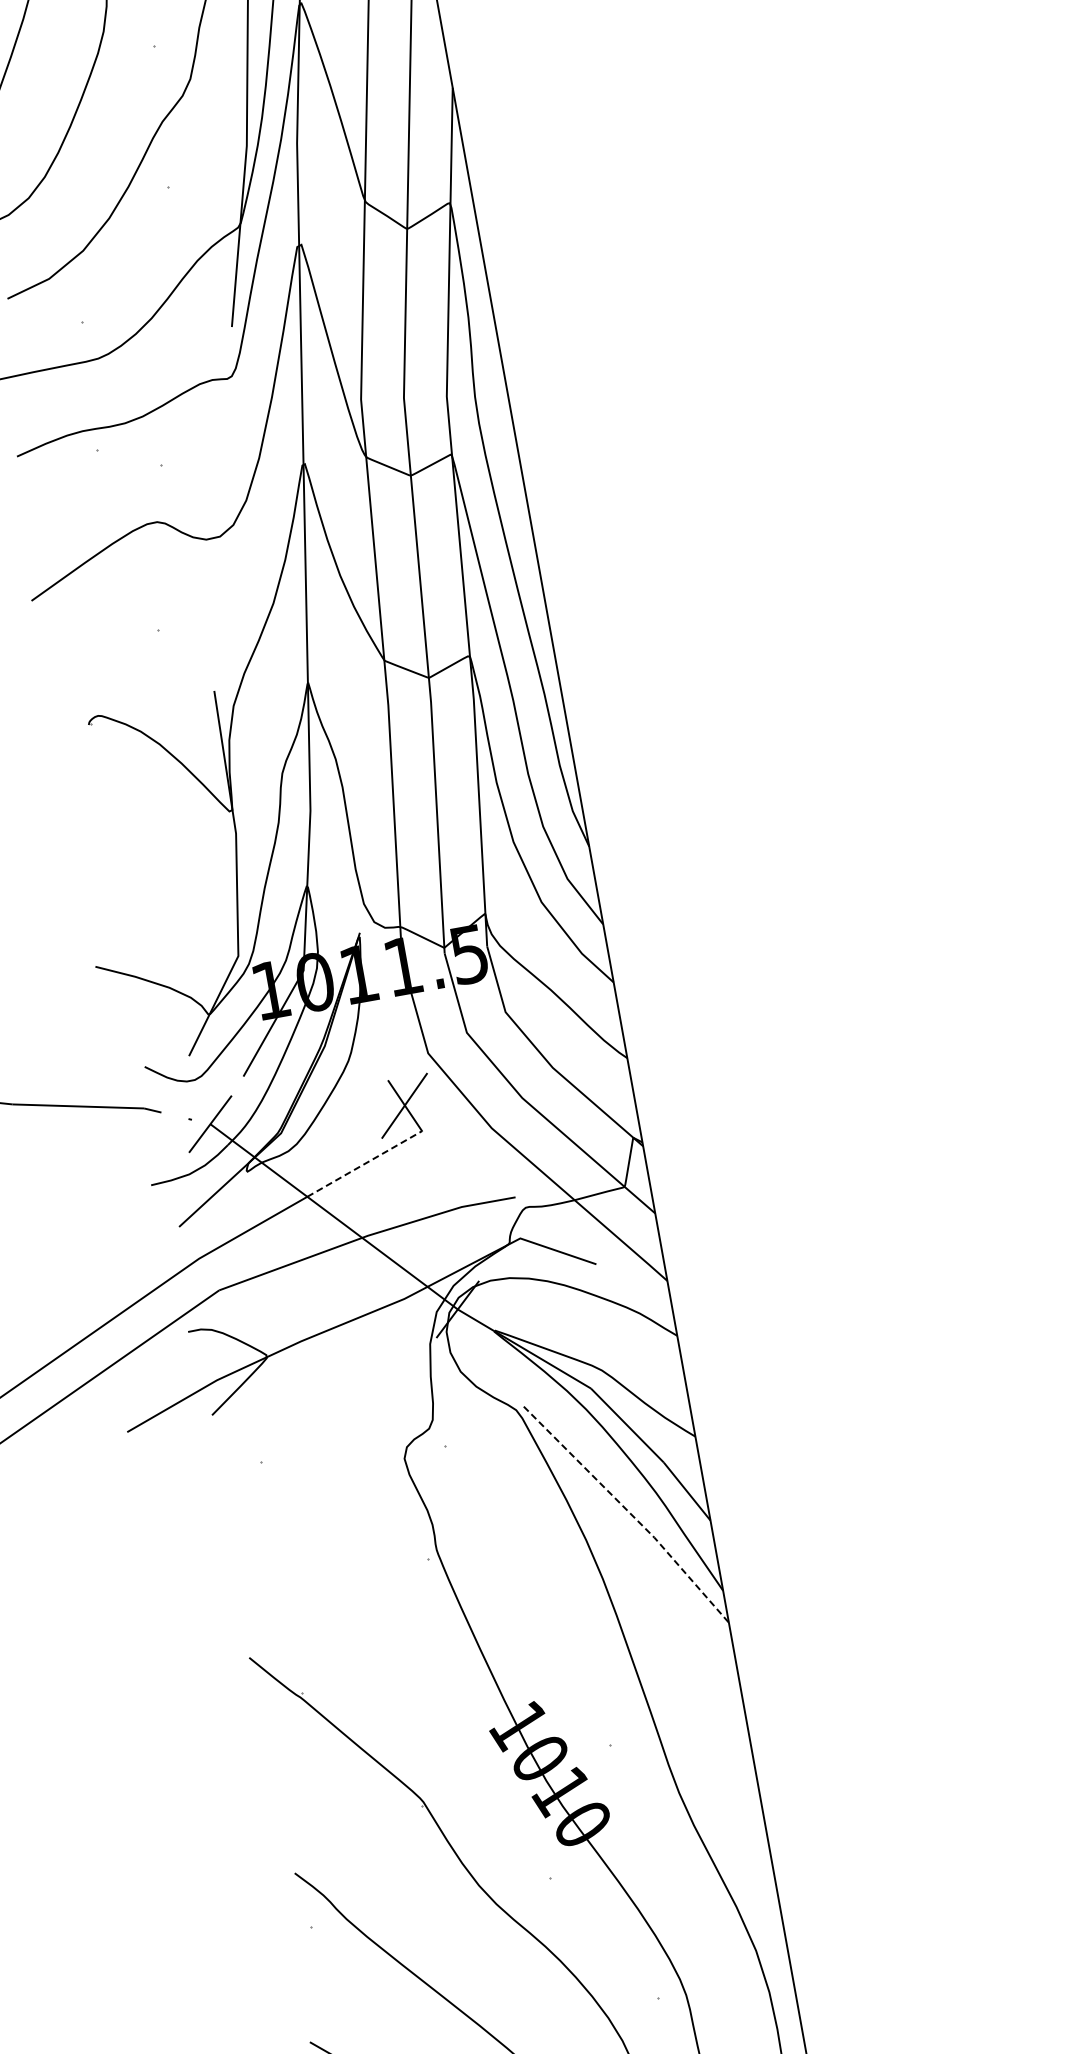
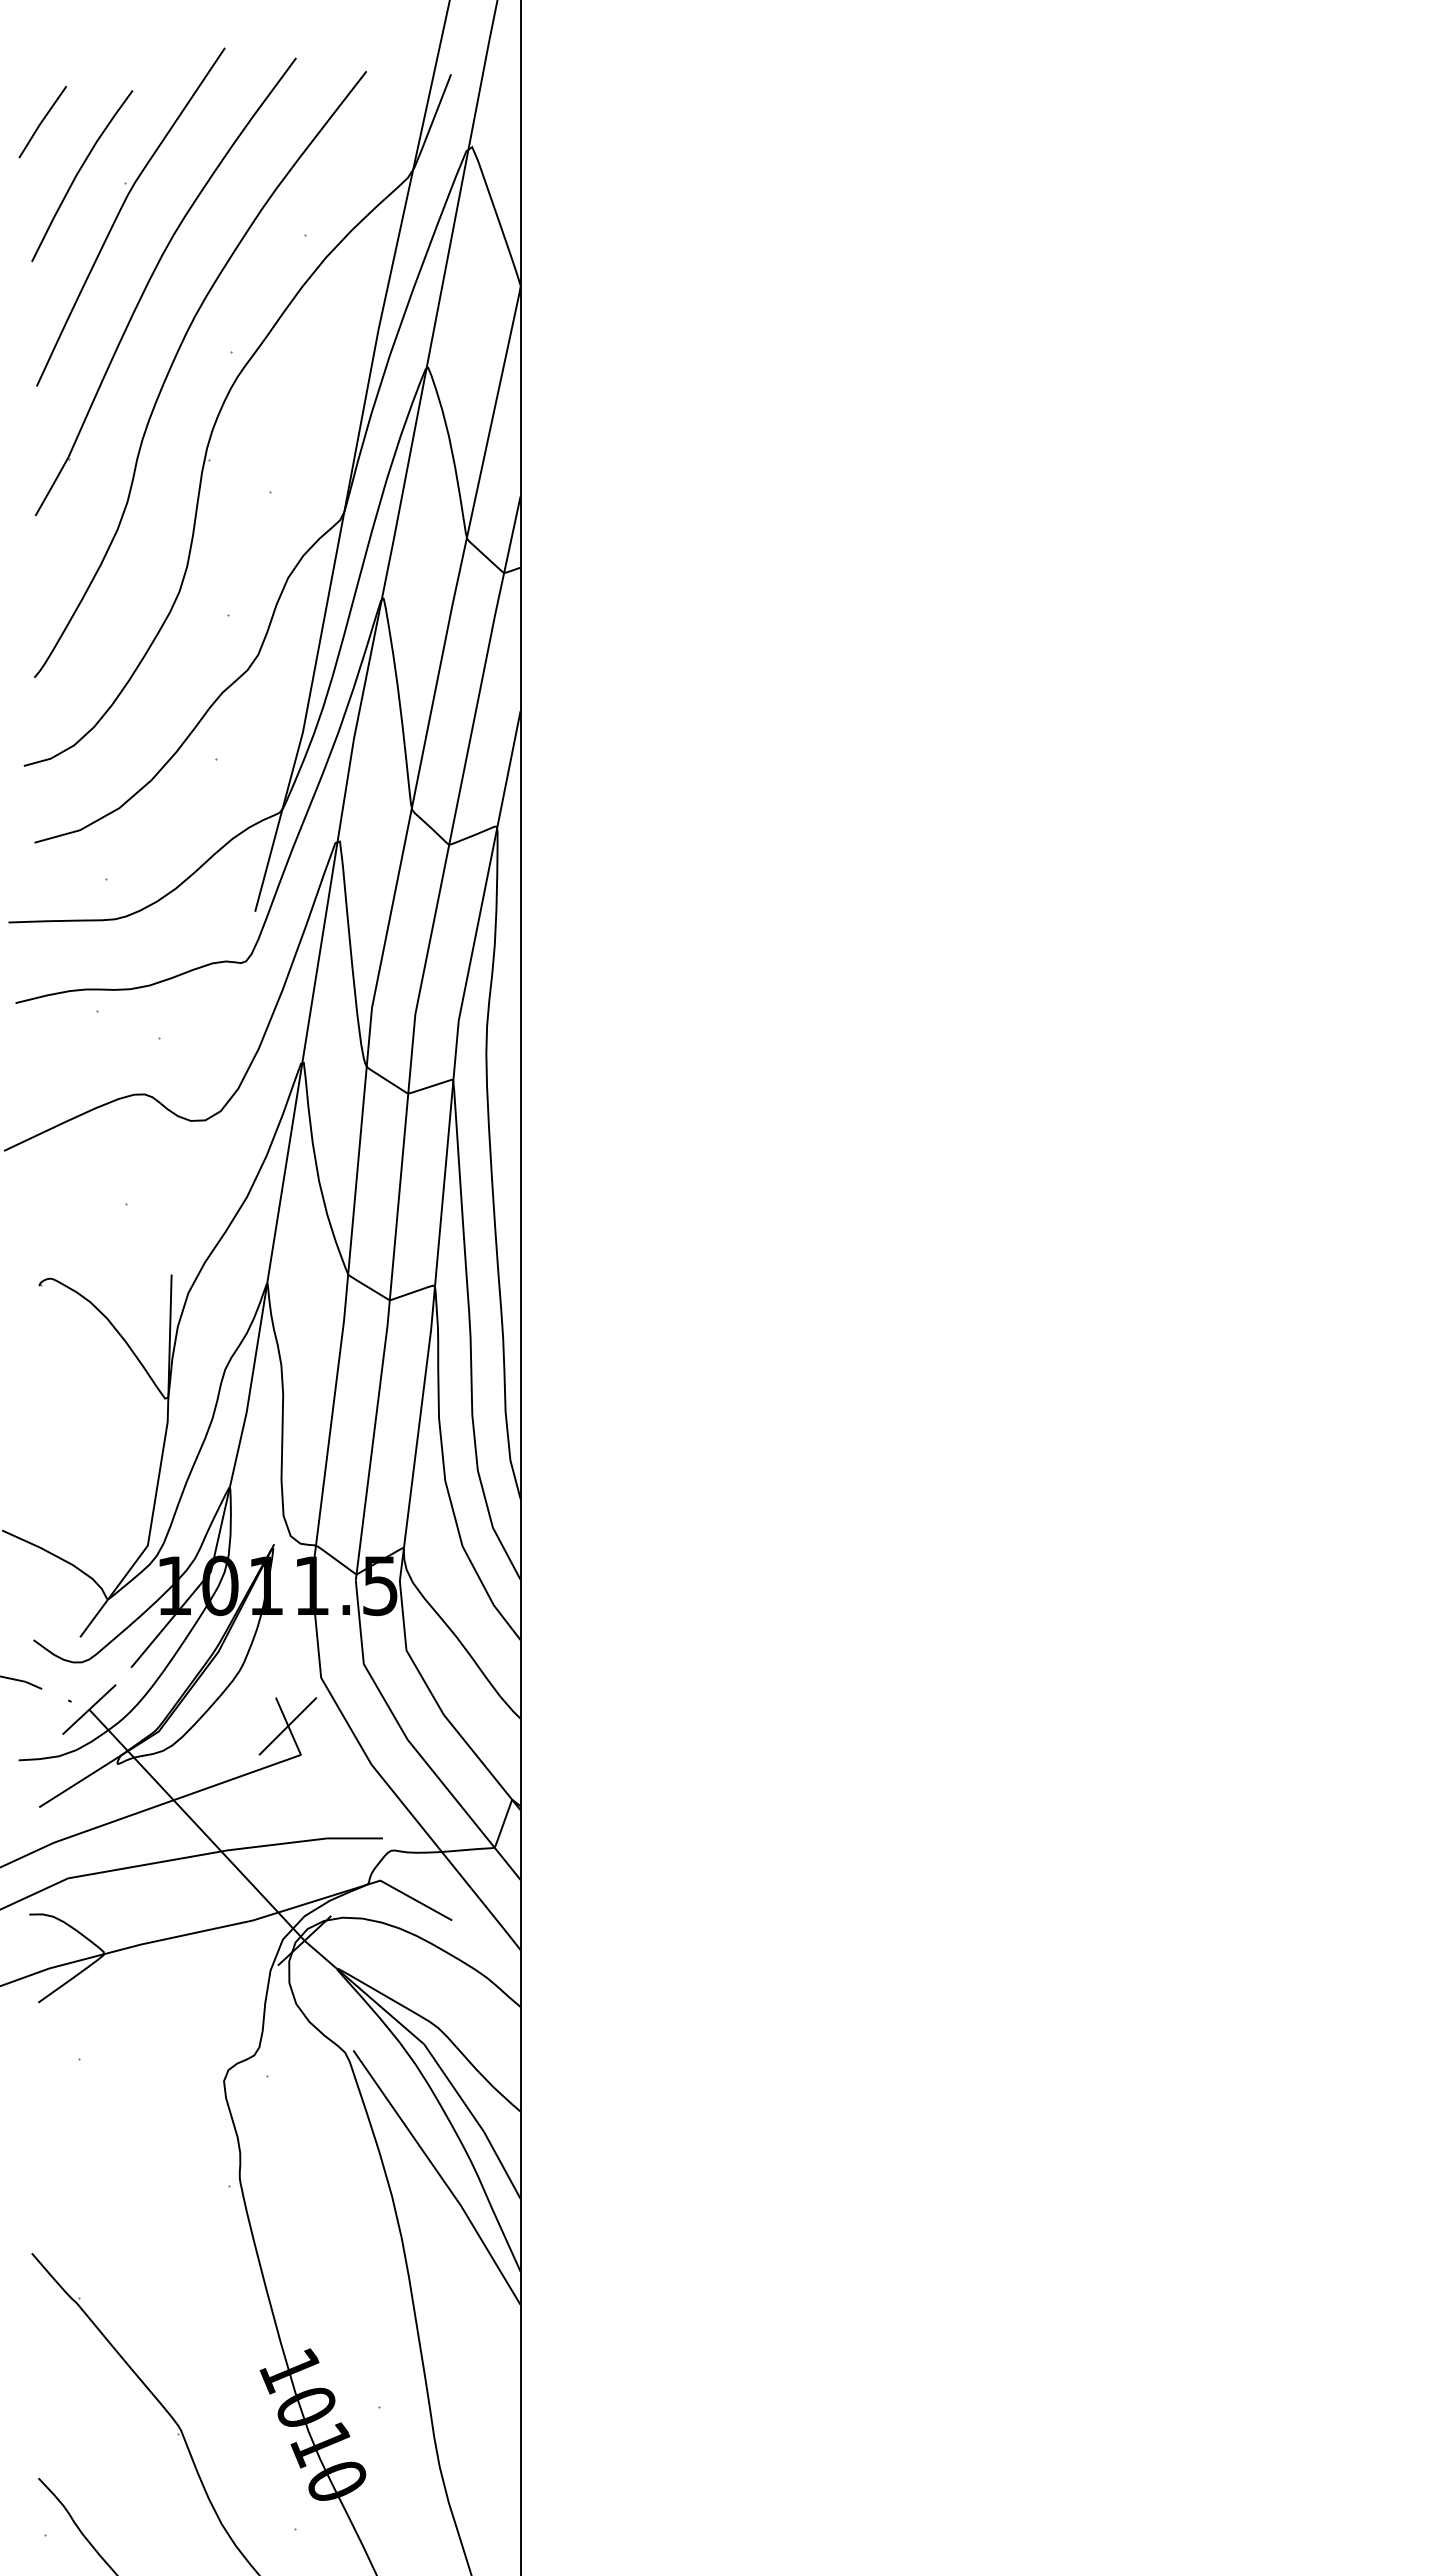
line: (364, 1163) -> (237, 1777), dashed -> solid
line: (629, 1512) -> (440, 2176), dashed -> solid

